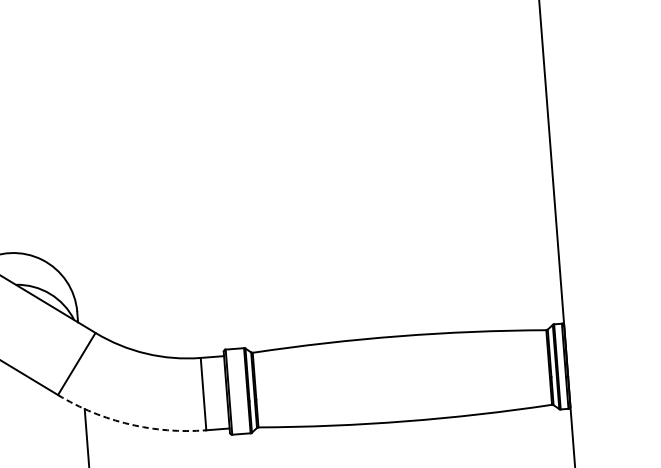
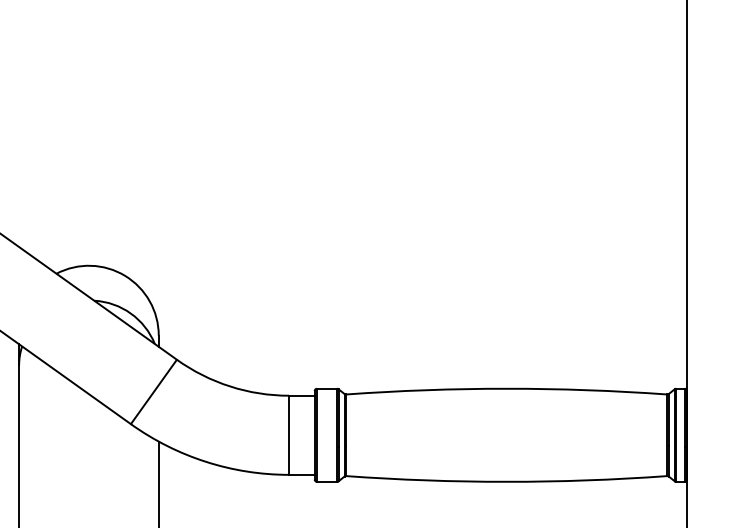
arc: (129, 423) -> (206, 461), dashed -> solid

